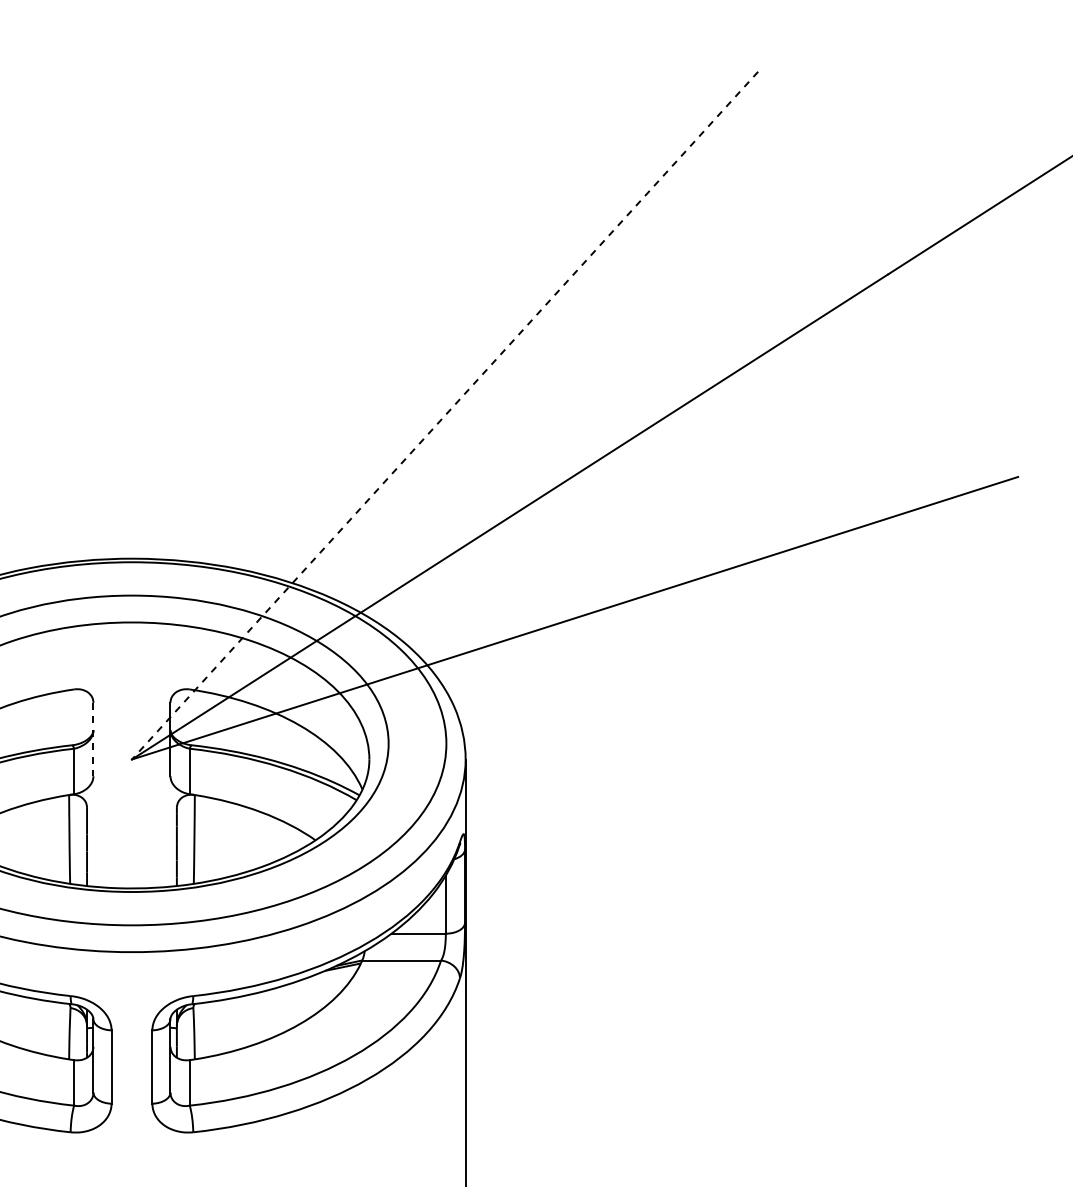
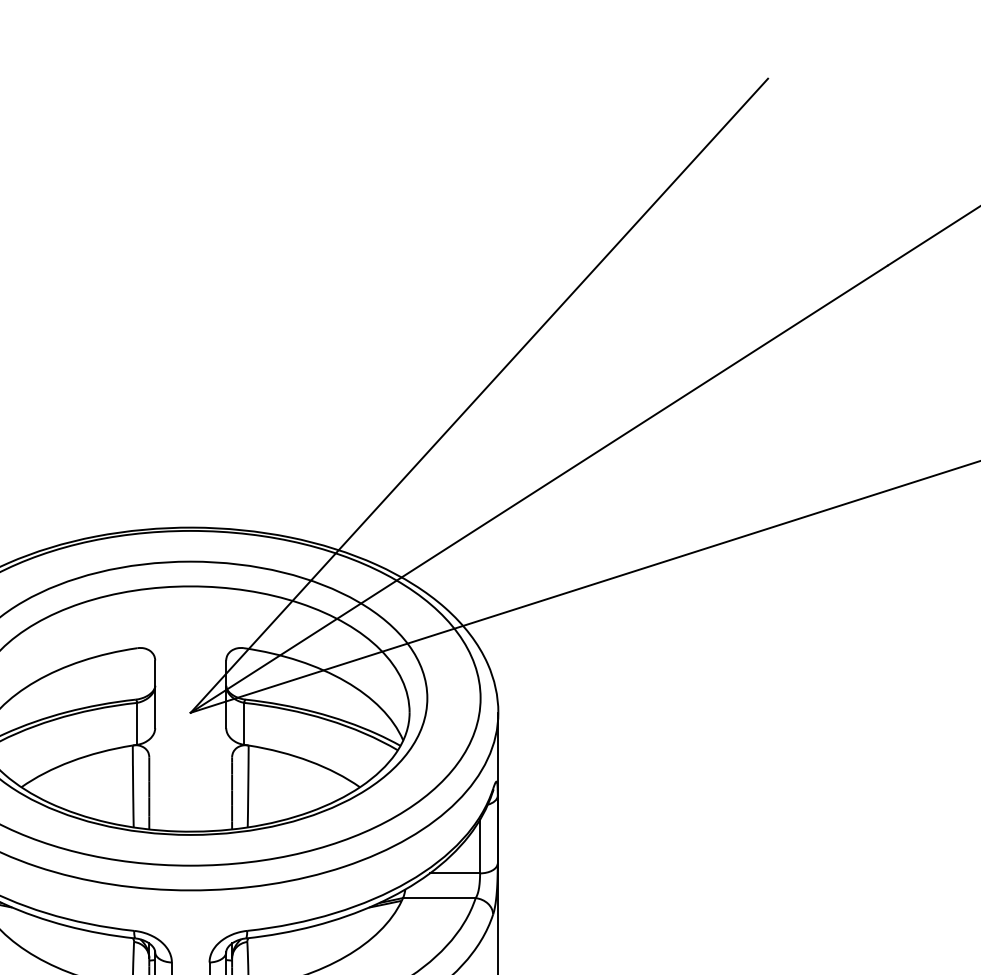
line: (444, 416) -> (478, 396), dashed -> solid
line: (93, 739) -> (155, 694), dashed -> solid

